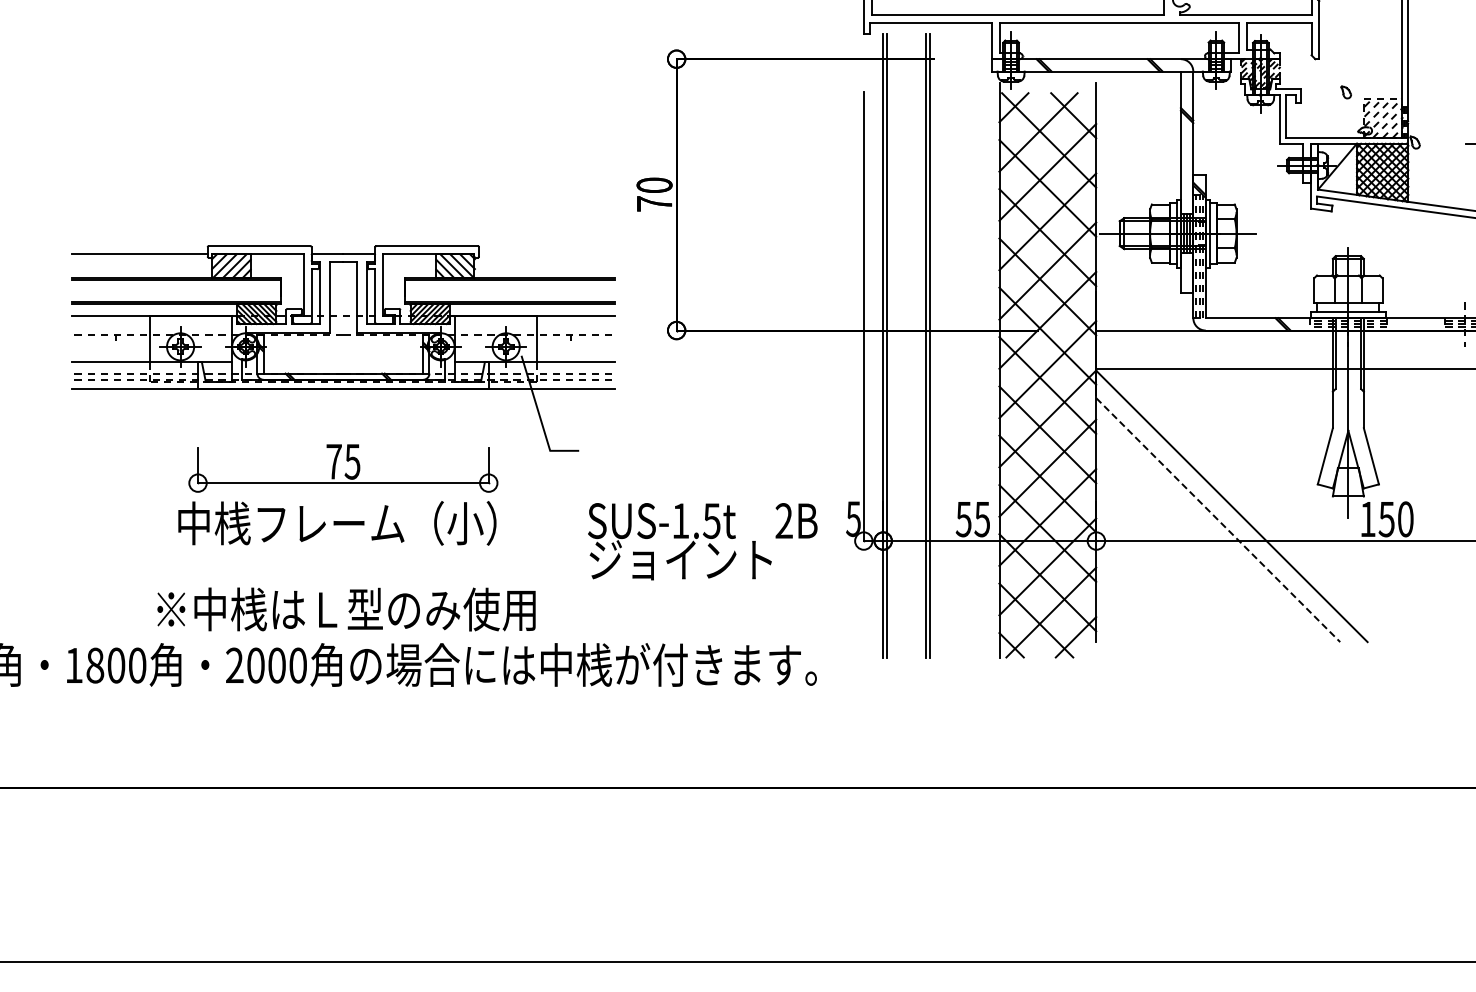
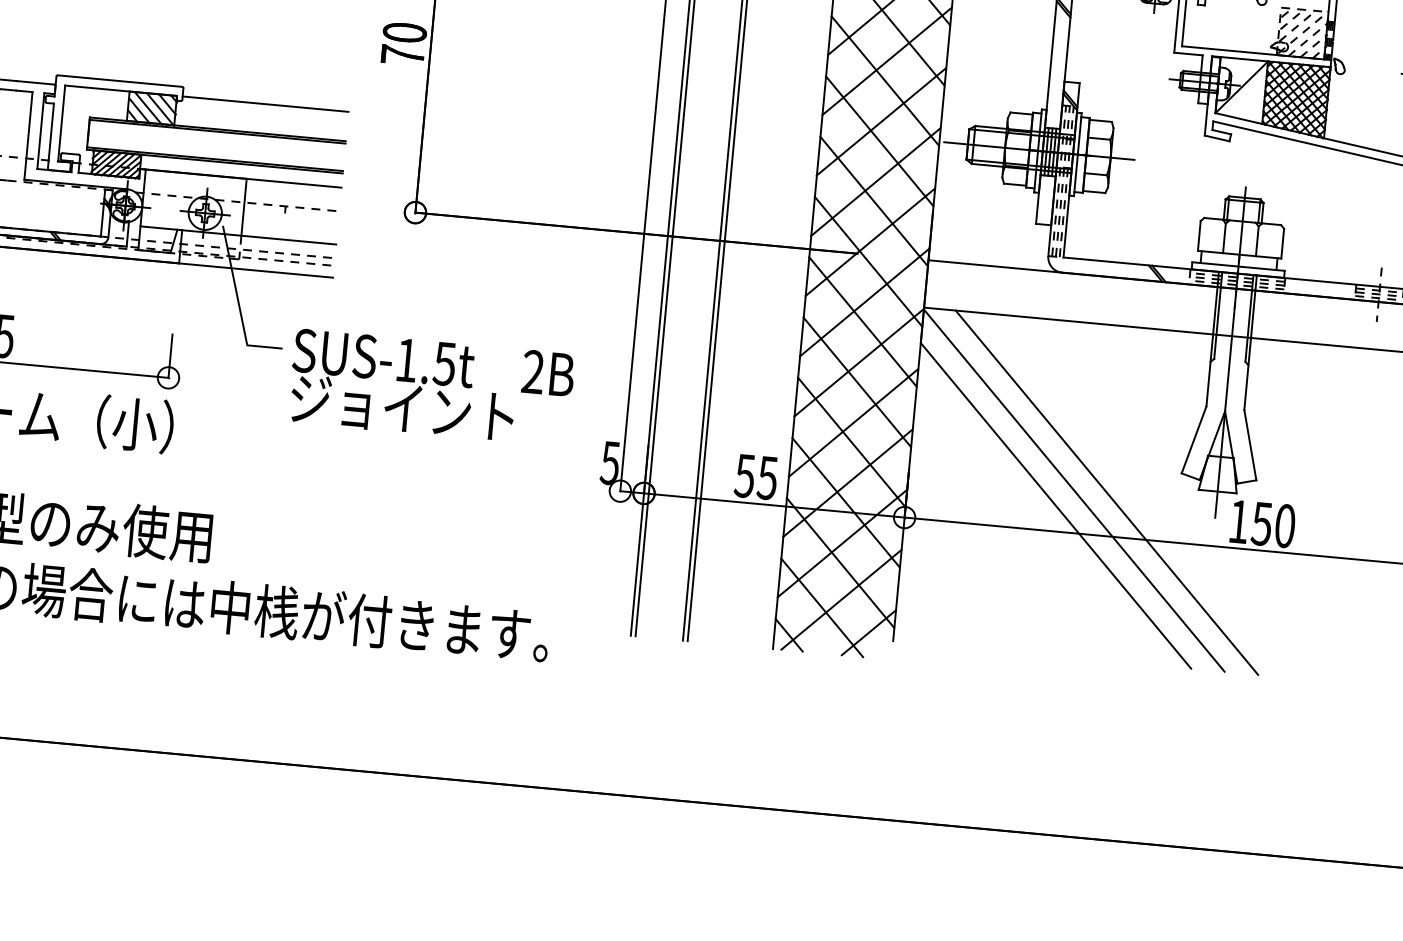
line: (546, 253) -> (265, 103), added
line: (1258, 505) -> (1106, 492), added
line: (1218, 520) -> (1056, 506), dashed -> solid
text: (702, 541) -> (431, 387), moved

